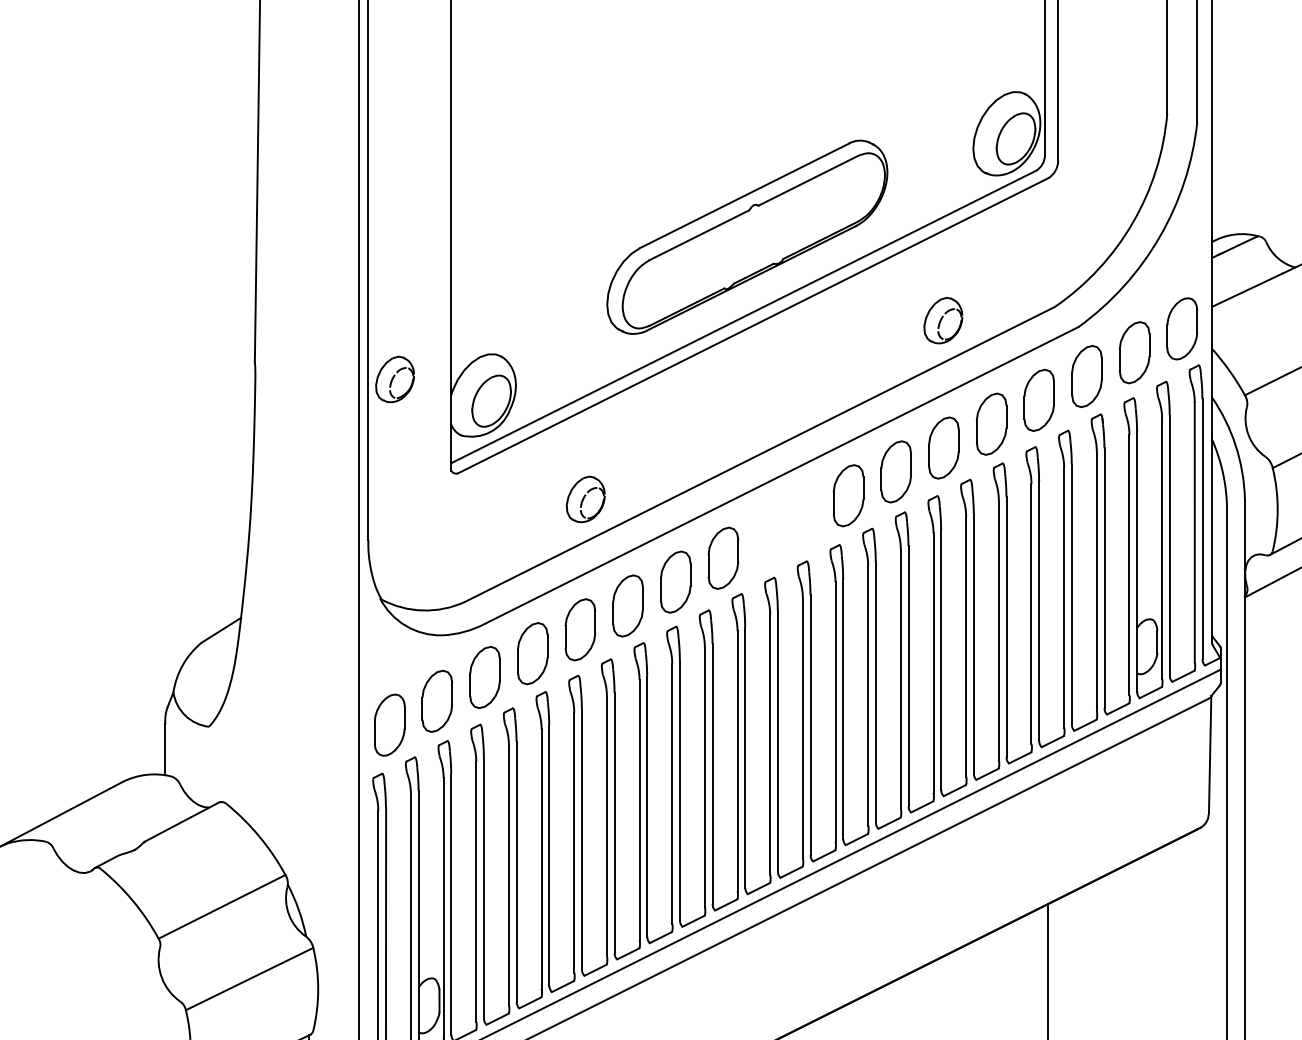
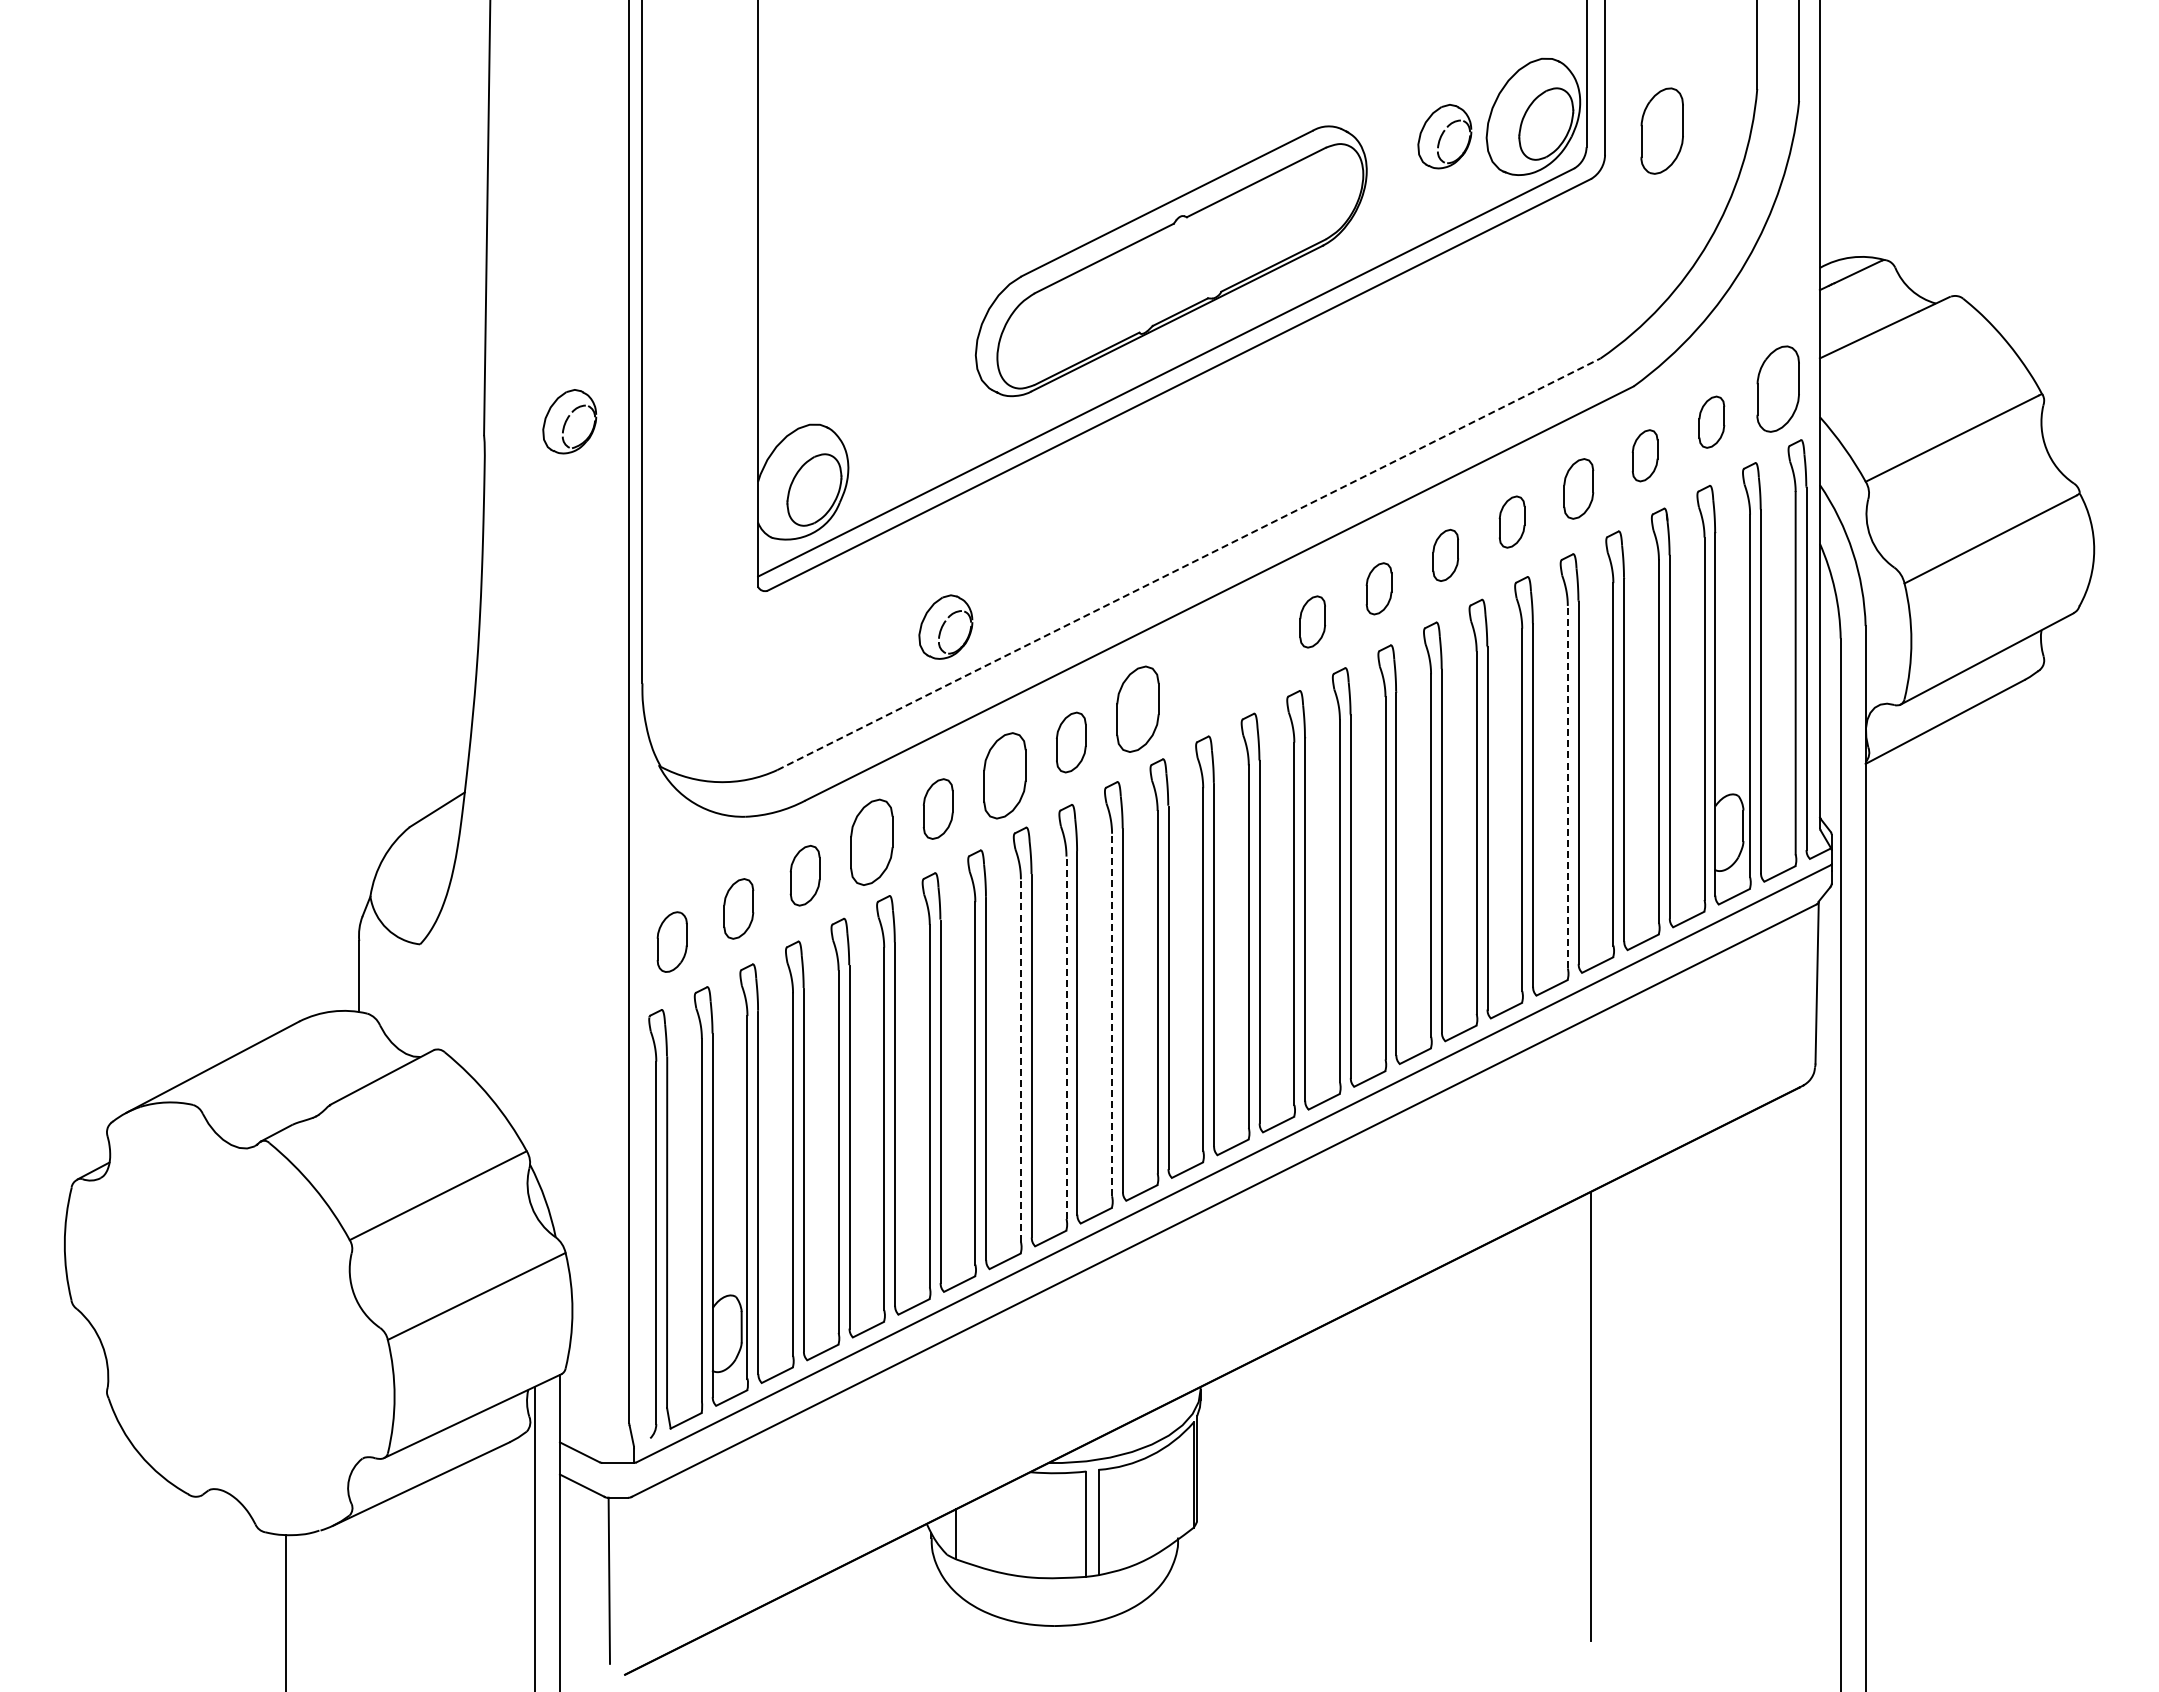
part: (1098, 143) -> (1661, 130), added
part: (943, 320) -> (1444, 136), moved
part: (1134, 352) -> (1711, 421), size x0.6
part: (1086, 376) -> (1644, 455), size x0.6
part: (394, 379) -> (569, 421), moved
part: (1039, 400) -> (1578, 488), size x0.7
part: (991, 423) -> (1511, 521), size x0.6
part: (943, 448) -> (1445, 555), size x0.6
line: (760, 454) -> (1189, 564), solid -> dashed
part: (895, 471) -> (1378, 588), size x0.6
part: (848, 495) -> (1312, 621), size x0.6
part: (675, 582) -> (1070, 742), size x0.7
line: (1031, 613) -> (1567, 786), solid -> dashed
part: (579, 629) -> (937, 808), size x0.7
part: (484, 677) -> (804, 875), size x0.7
part: (437, 701) -> (738, 908), size x0.7
part: (389, 724) -> (671, 941), size x0.7
line: (705, 777) -> (1112, 1014), solid -> dashed
line: (672, 793) -> (1066, 1037), solid -> dashed
line: (639, 809) -> (1020, 1060), solid -> dashed

